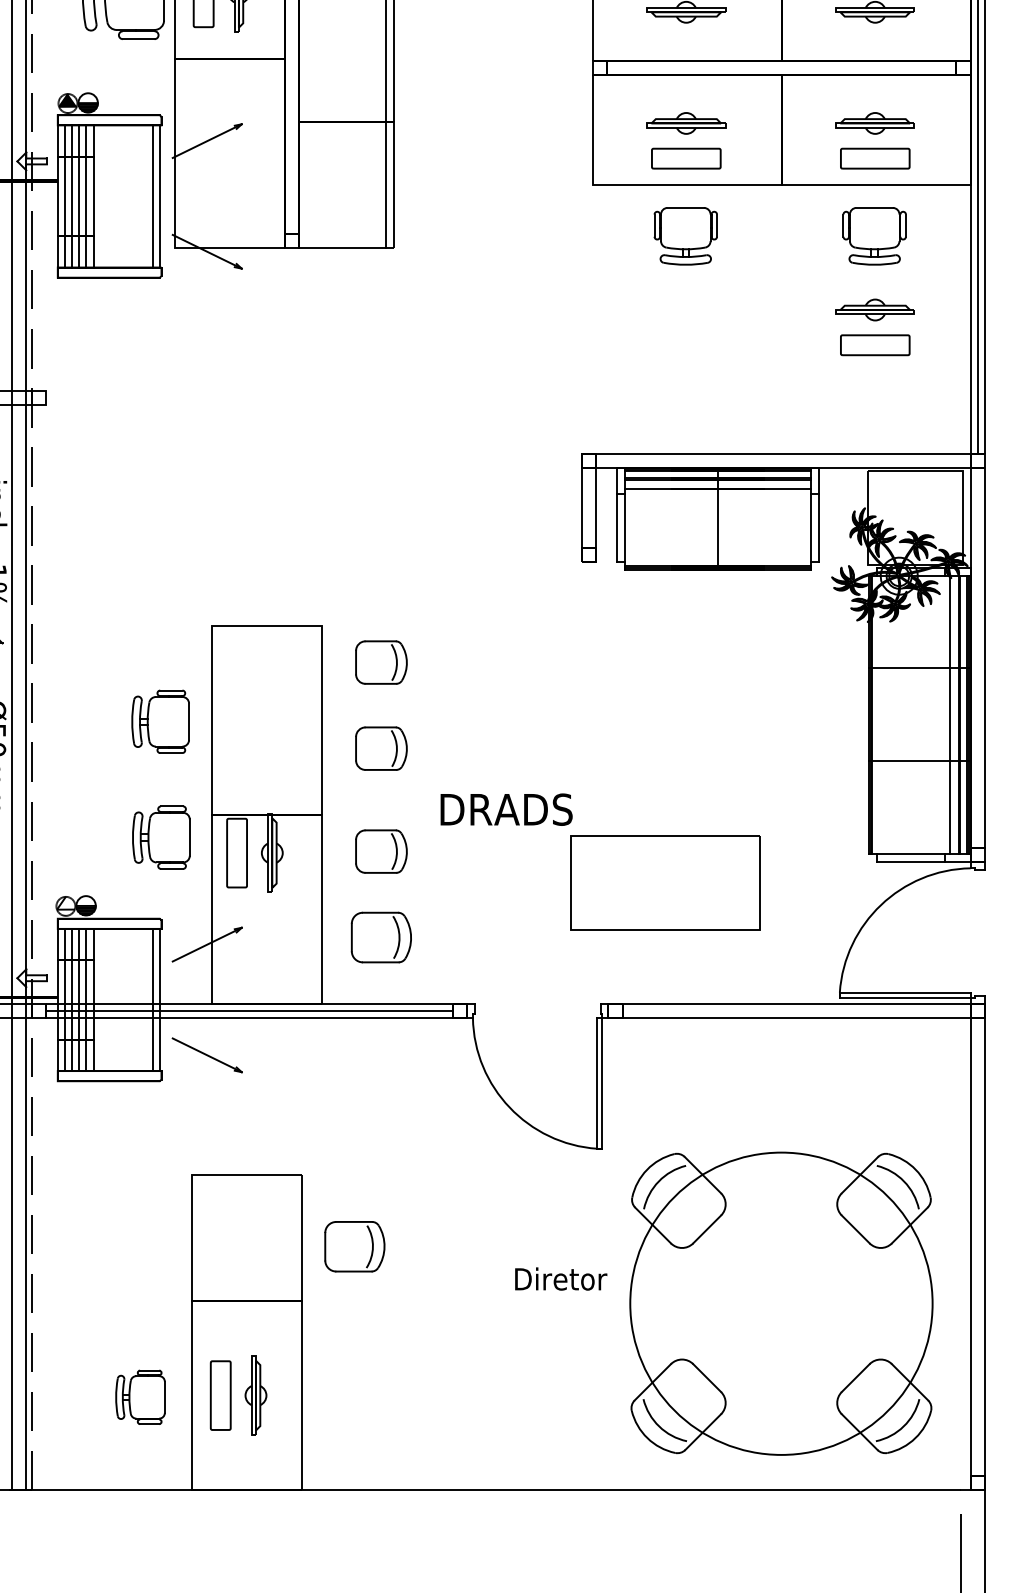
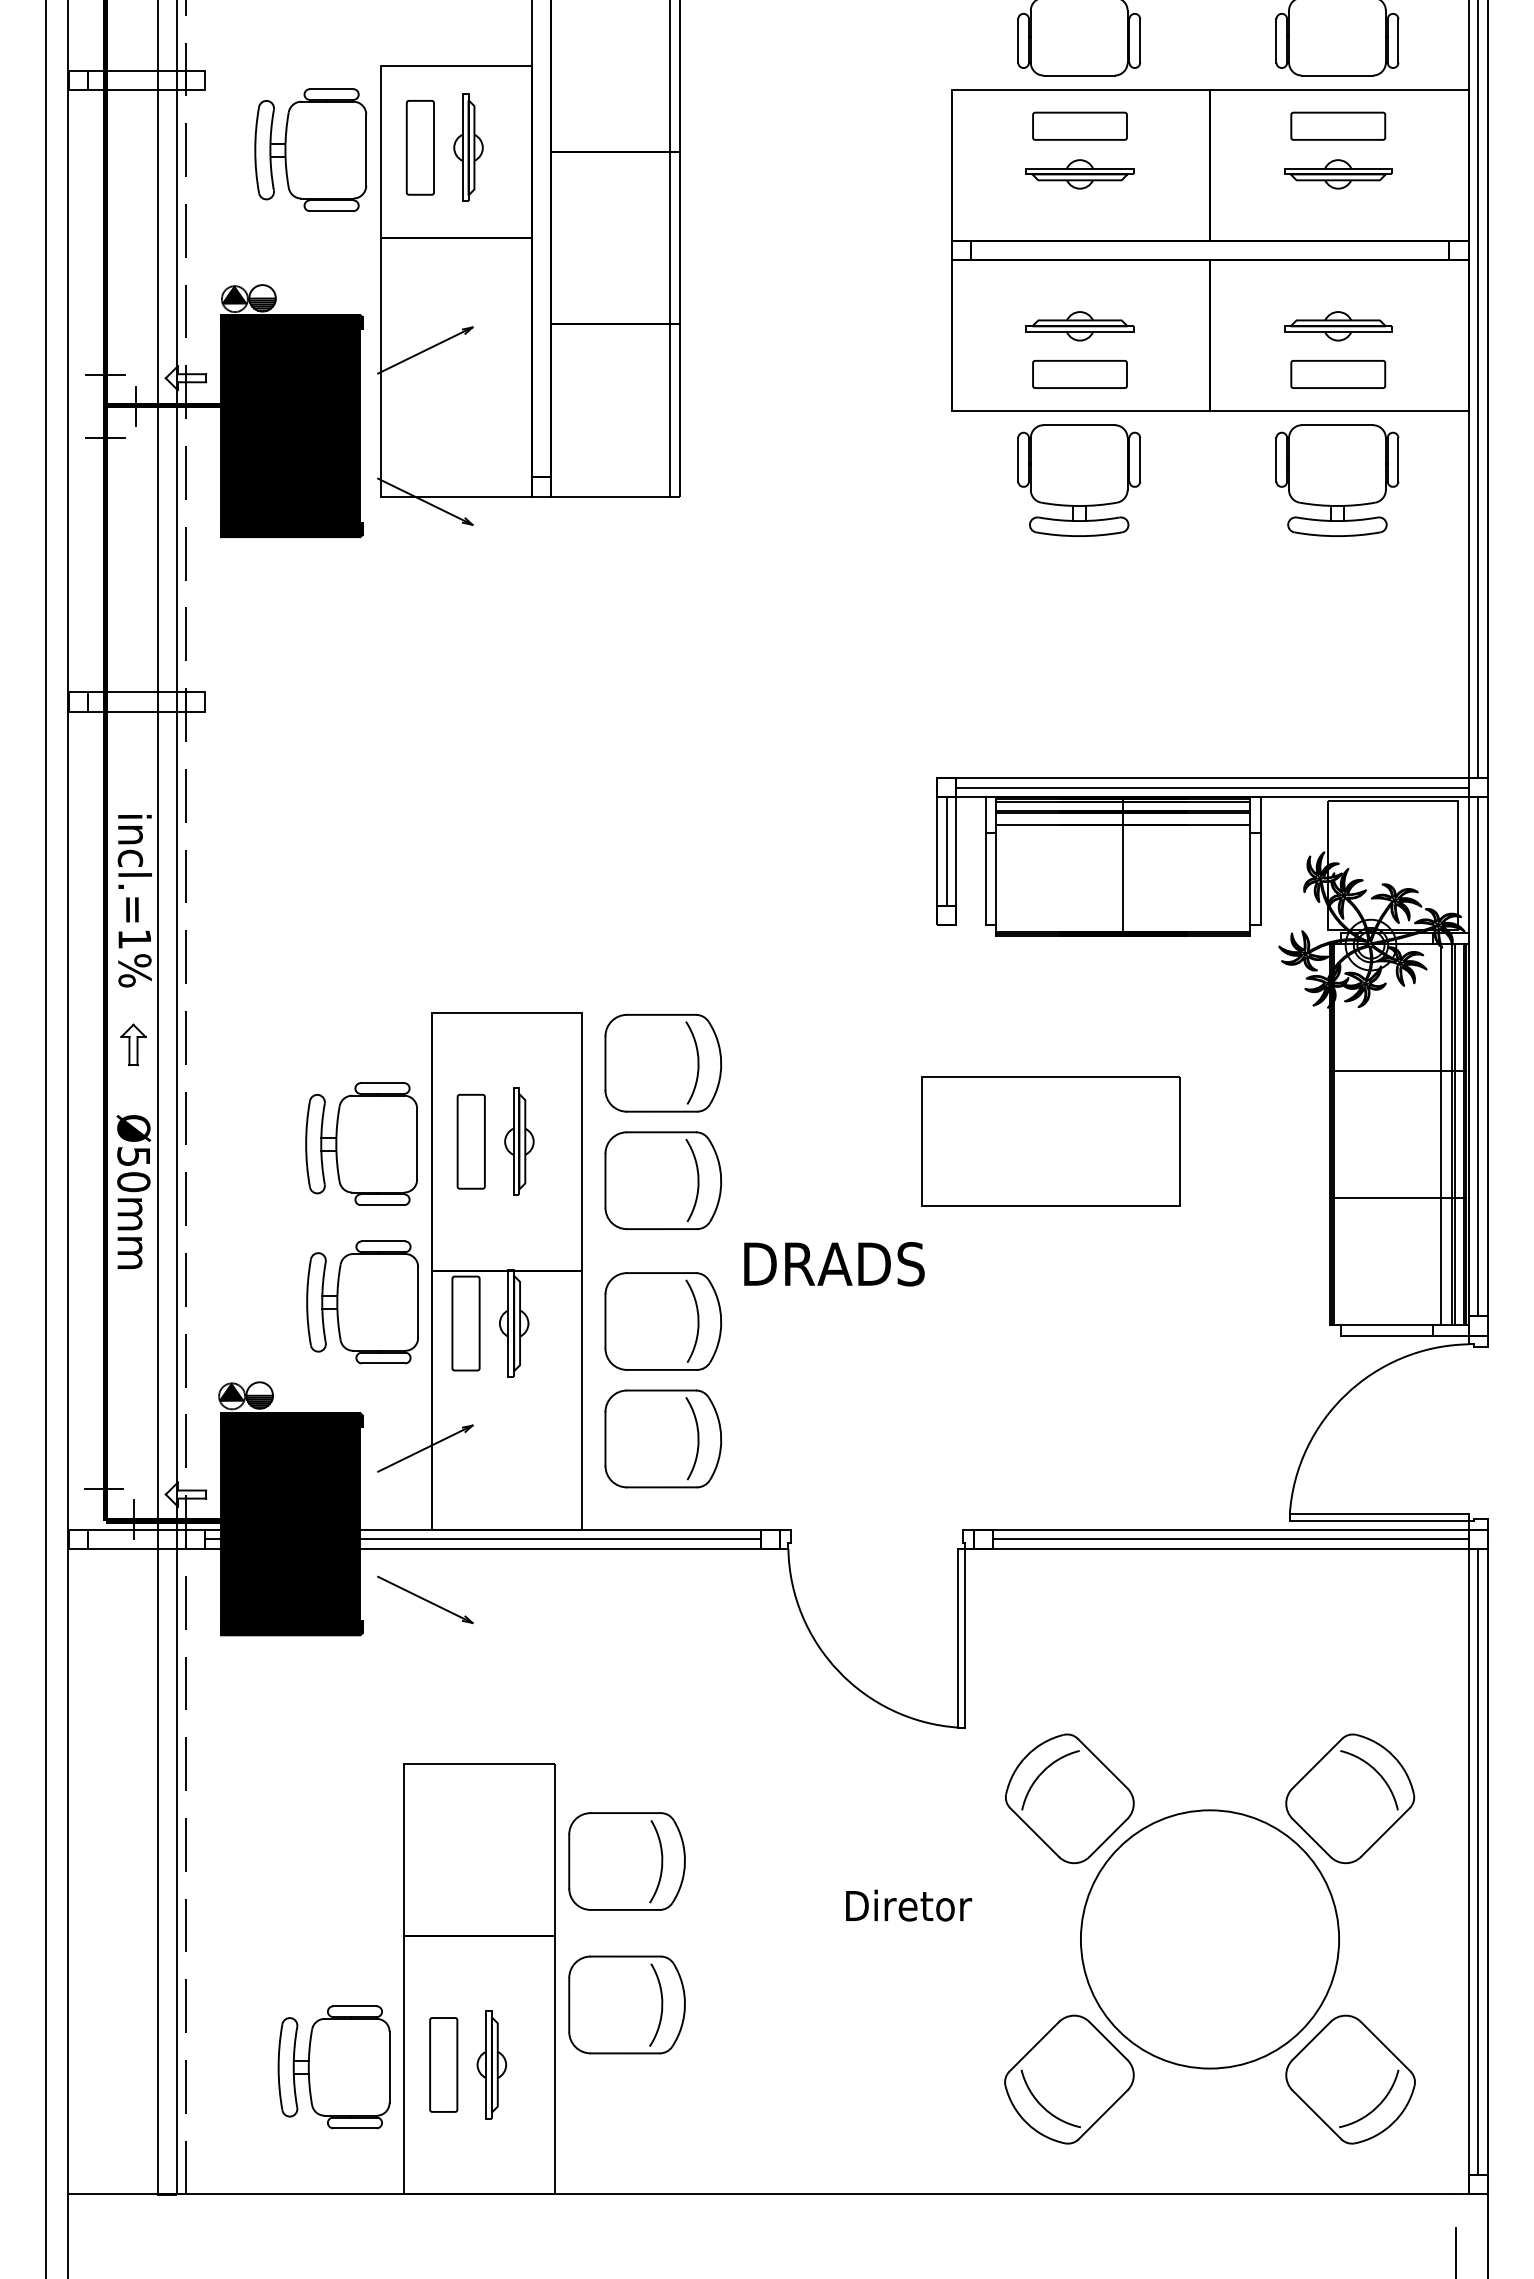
fill: (109, 196) -> (291, 426), added
part: (685, 236) -> (1079, 480), size x1.43
part: (874, 236) -> (1337, 480), size x1.43
part: (875, 321) -> (1338, 596), removed
line: (783, 460) -> (1212, 787), added
line: (588, 507) -> (946, 851), added
line: (977, 657) -> (1478, 1056), added
part: (381, 662) -> (663, 1062), size x1.67
part: (265, 719) -> (504, 1141), added
part: (160, 721) -> (361, 1143), size x1.43
part: (381, 748) -> (663, 1180), size x1.67
part: (161, 837) -> (362, 1302), size x1.43
part: (381, 851) -> (663, 1321), size x1.67
part: (664, 883) -> (1050, 1141), moved
fill: (65, 902) -> (231, 1391), added
part: (381, 937) -> (663, 1438), size x1.43
fill: (109, 1000) -> (291, 1524), added
line: (796, 1011) -> (1230, 1539), added
part: (354, 1246) -> (626, 1861), size x1.43
line: (977, 1246) -> (1478, 1861), added
circle: (781, 1303) -> (1209, 1939), size x0.62
part: (354, 1351) -> (626, 2004), added
part: (140, 1397) -> (333, 2067), size x1.67

